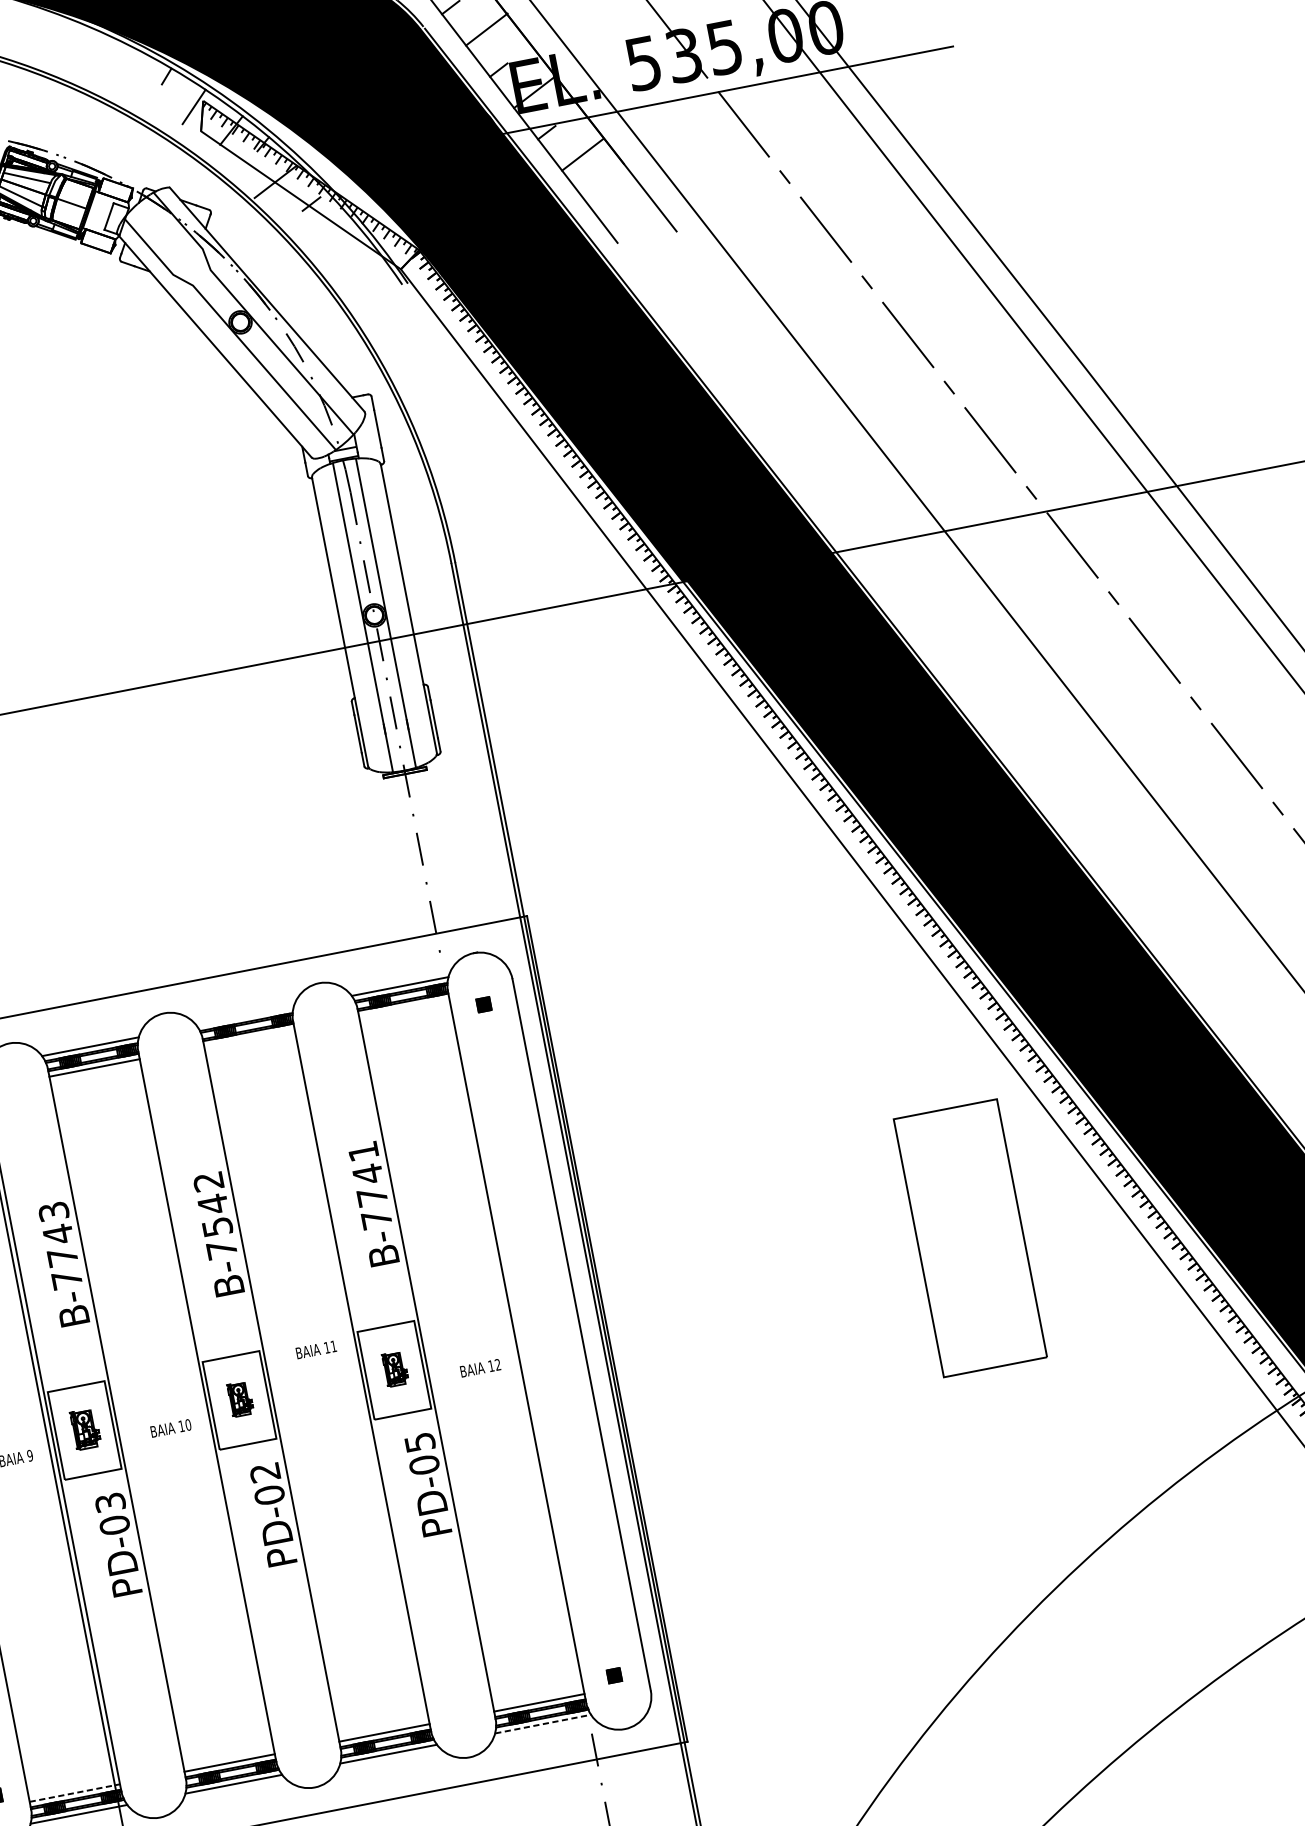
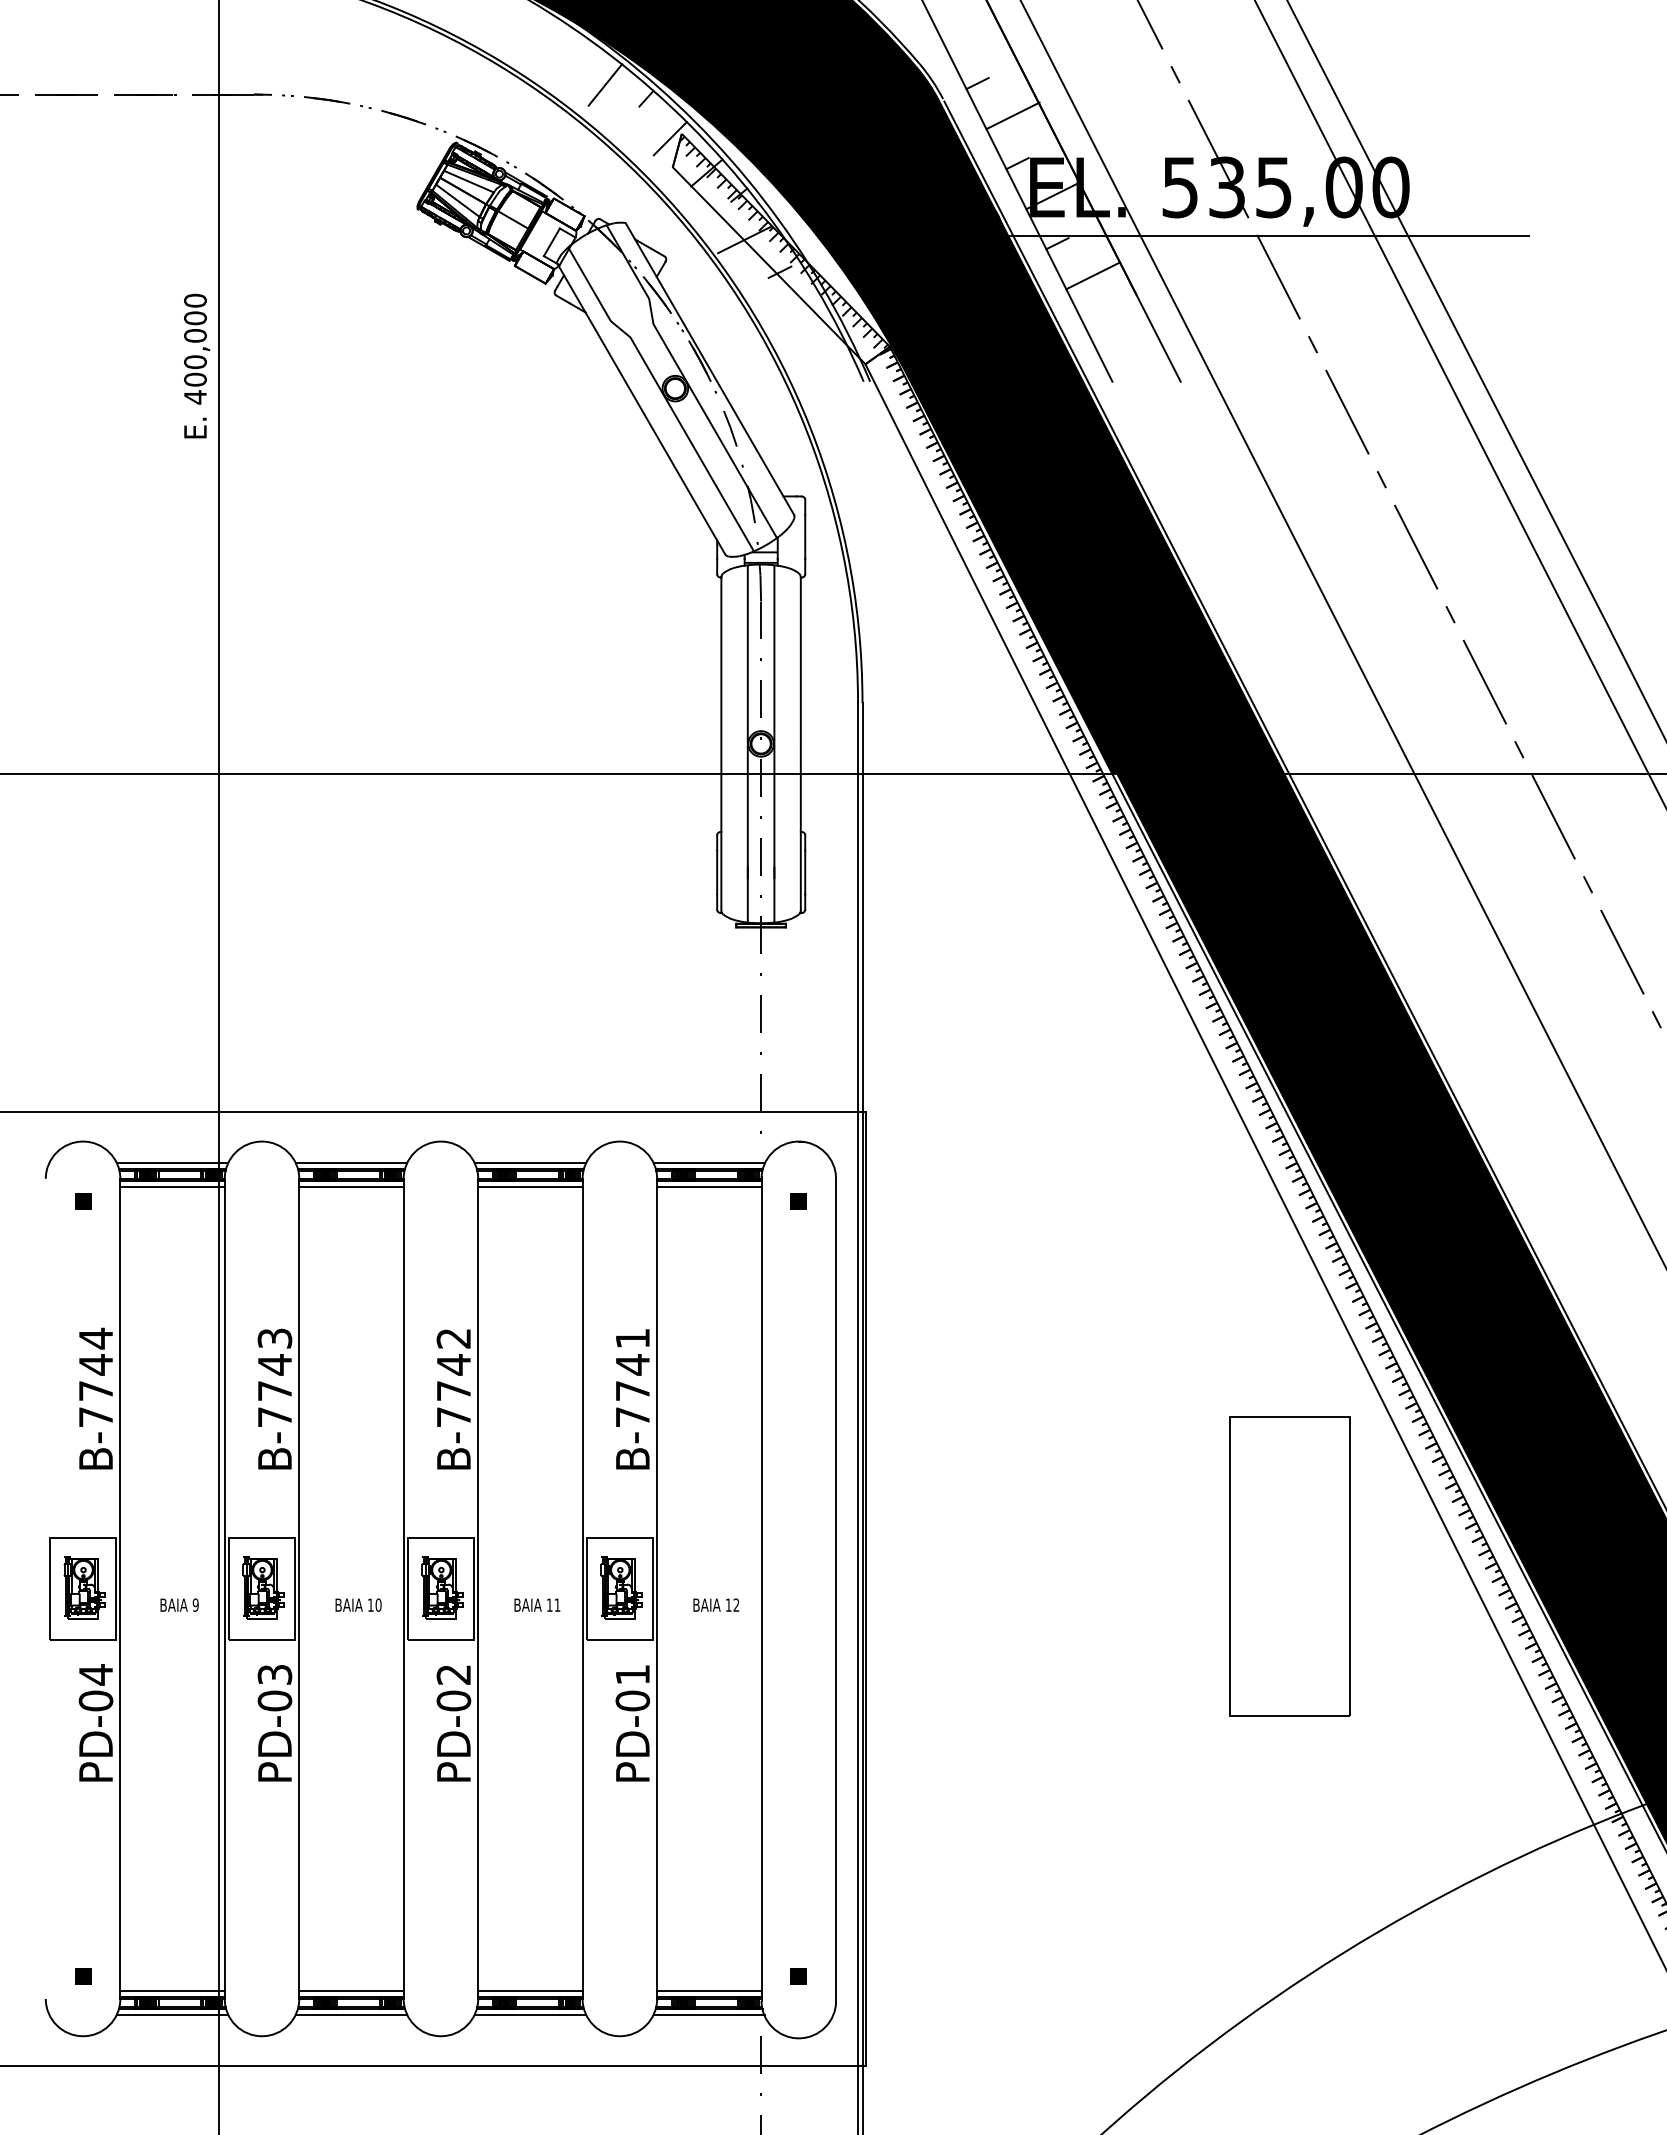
line: (128, 70) -> (605, 84), added
line: (404, 1007) -> (709, 1187), added
line: (245, 1016) -> (530, 1162), added
line: (249, 1038) -> (530, 1187), added
text: (217, 1226) -> (454, 1390), B-7542 -> B-7742
text: (316, 1349) -> (537, 1604), moved
part: (395, 1368) -> (621, 1587), size x1.67
part: (240, 1398) -> (442, 1587), size x1.67
part: (85, 1429) -> (263, 1587), size x1.43
text: (420, 1442) -> (633, 1674), PD-05 -> PD-01
line: (543, 1724) -> (709, 2015), dashed -> solid
line: (75, 1792) -> (173, 1990), dashed -> solid

